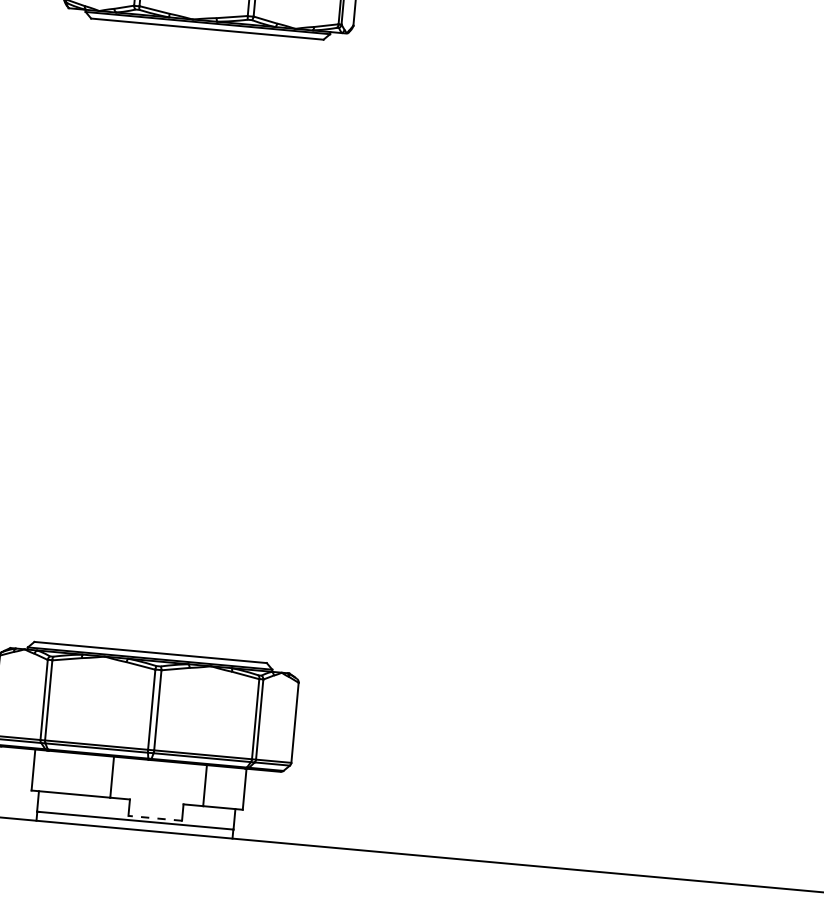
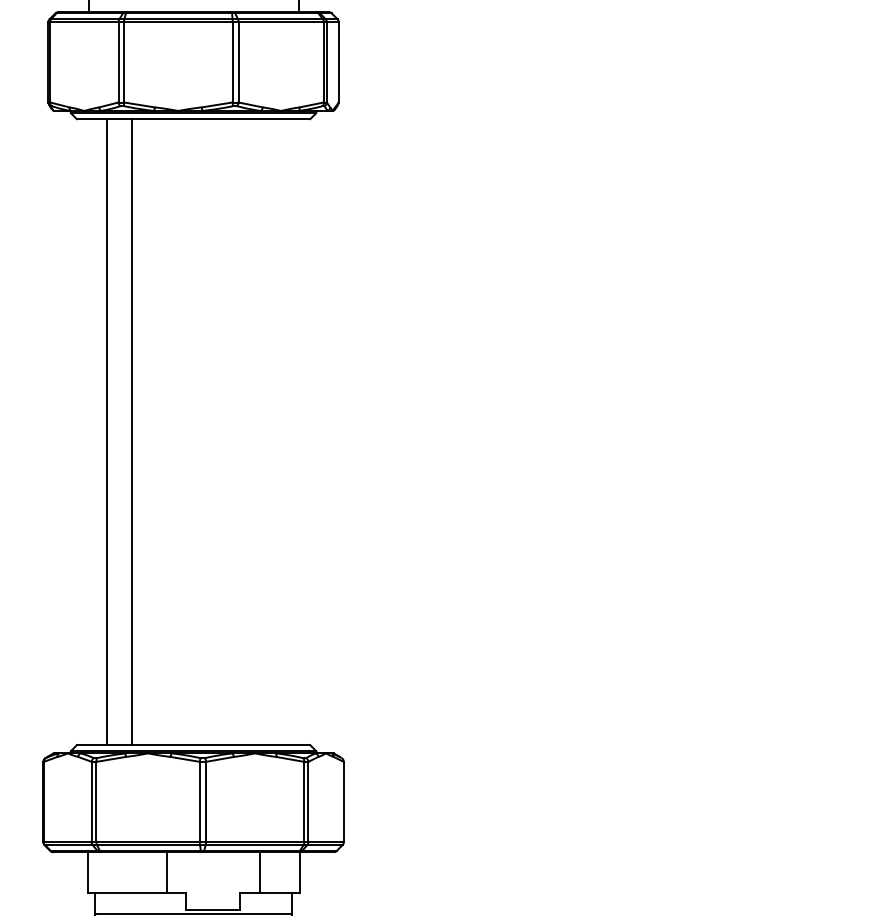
line: (93, 333) -> (107, 432), added
line: (117, 335) -> (131, 432), added
line: (155, 817) -> (213, 909), dashed -> solid

